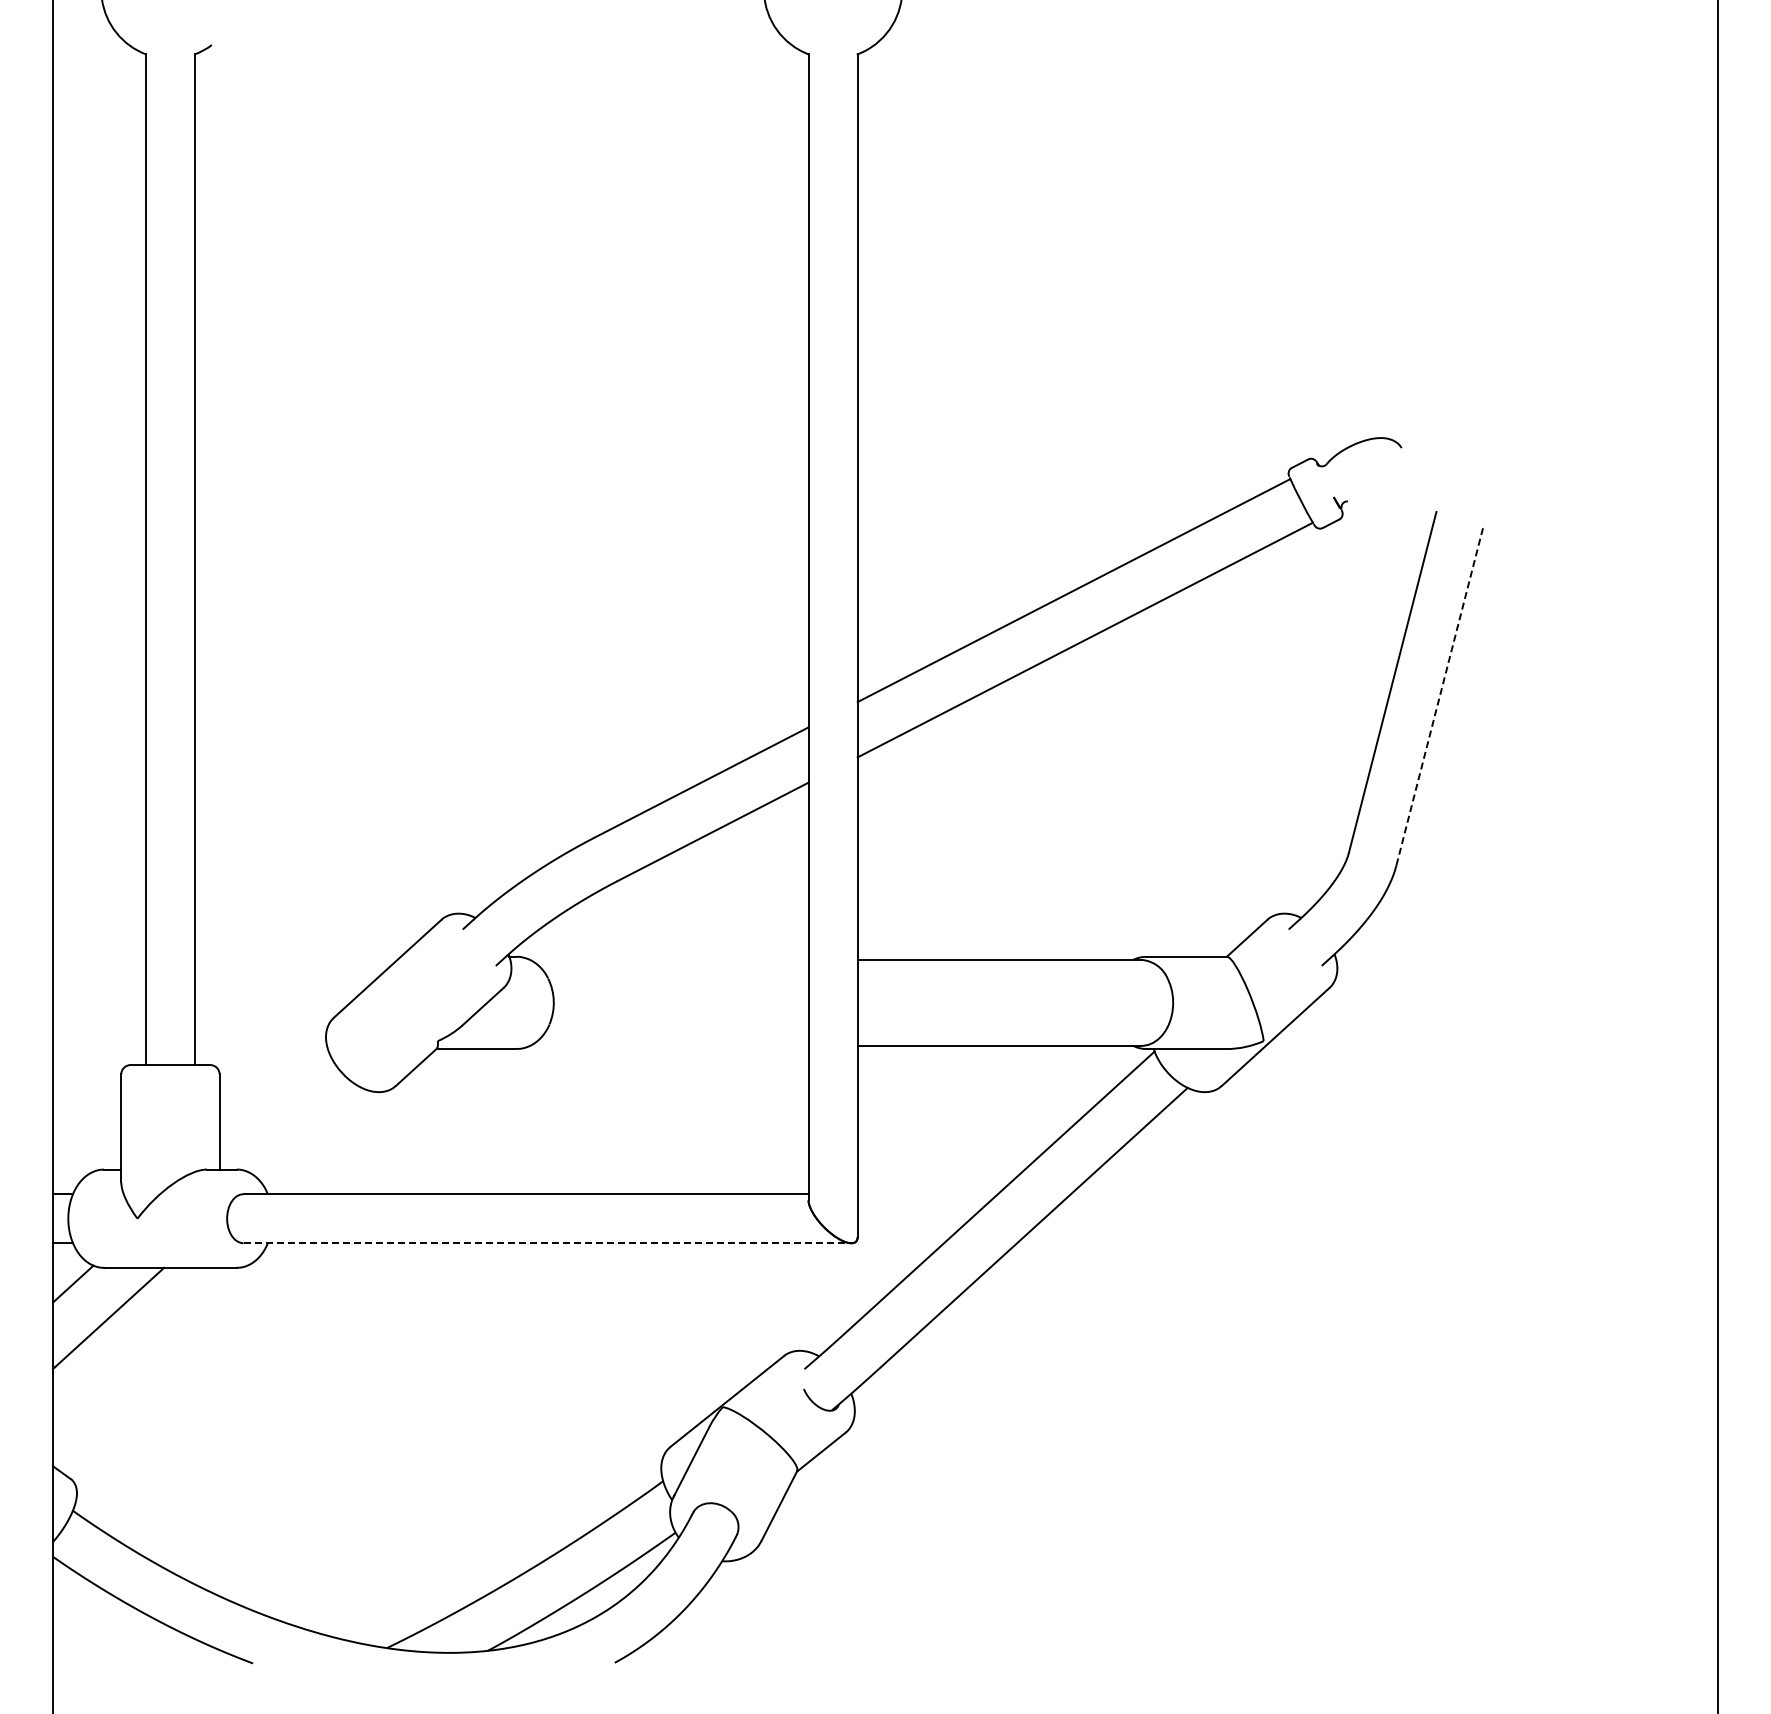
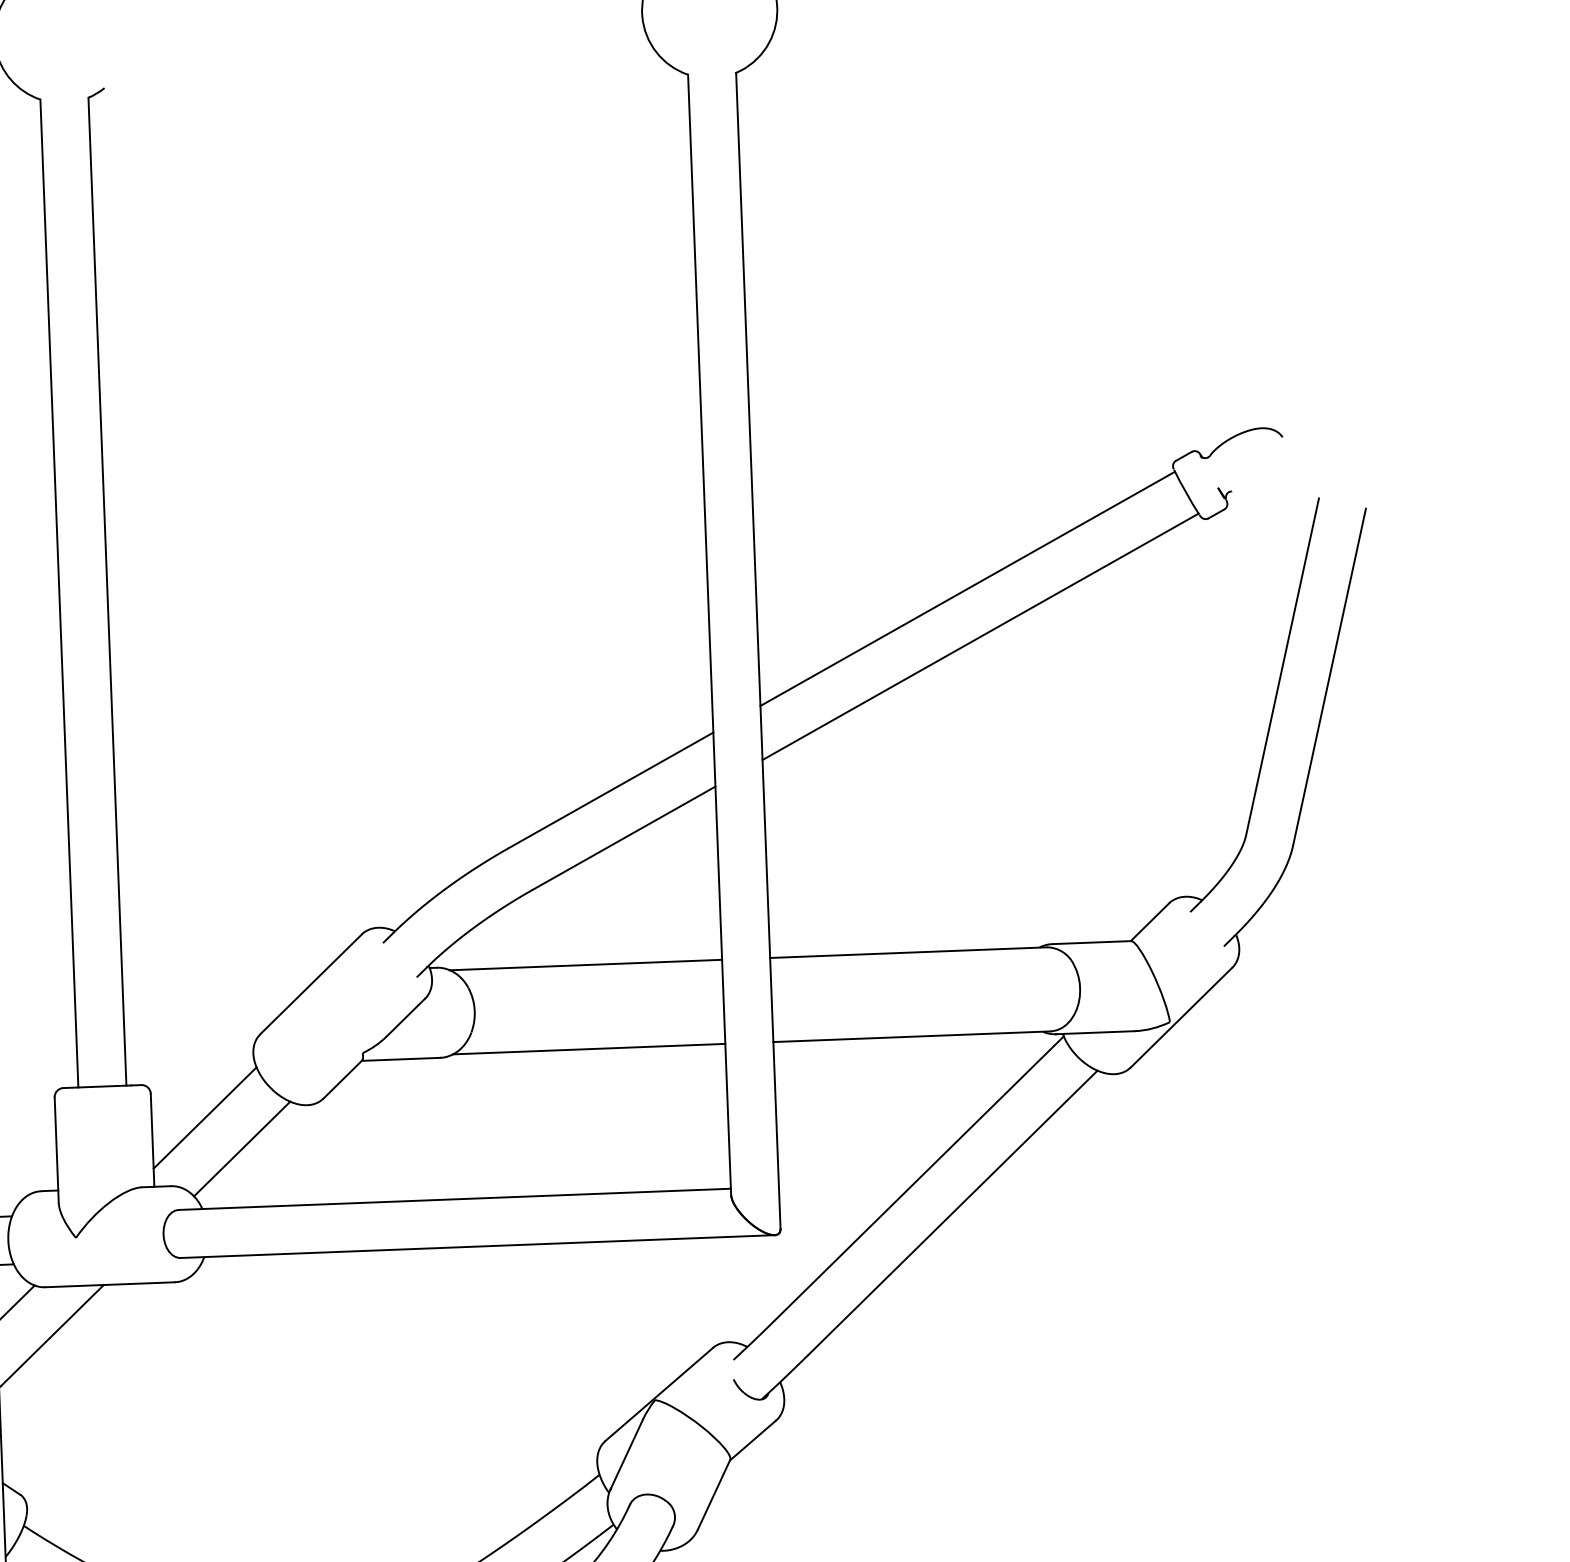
line: (1440, 694) -> (1329, 676), dashed -> solid
line: (668, 959) -> (585, 964), added
line: (668, 1045) -> (588, 1048), added
line: (273, 1100) -> (204, 1117), added
line: (310, 1133) -> (241, 1148), added
line: (547, 1243) -> (477, 1246), dashed -> solid

